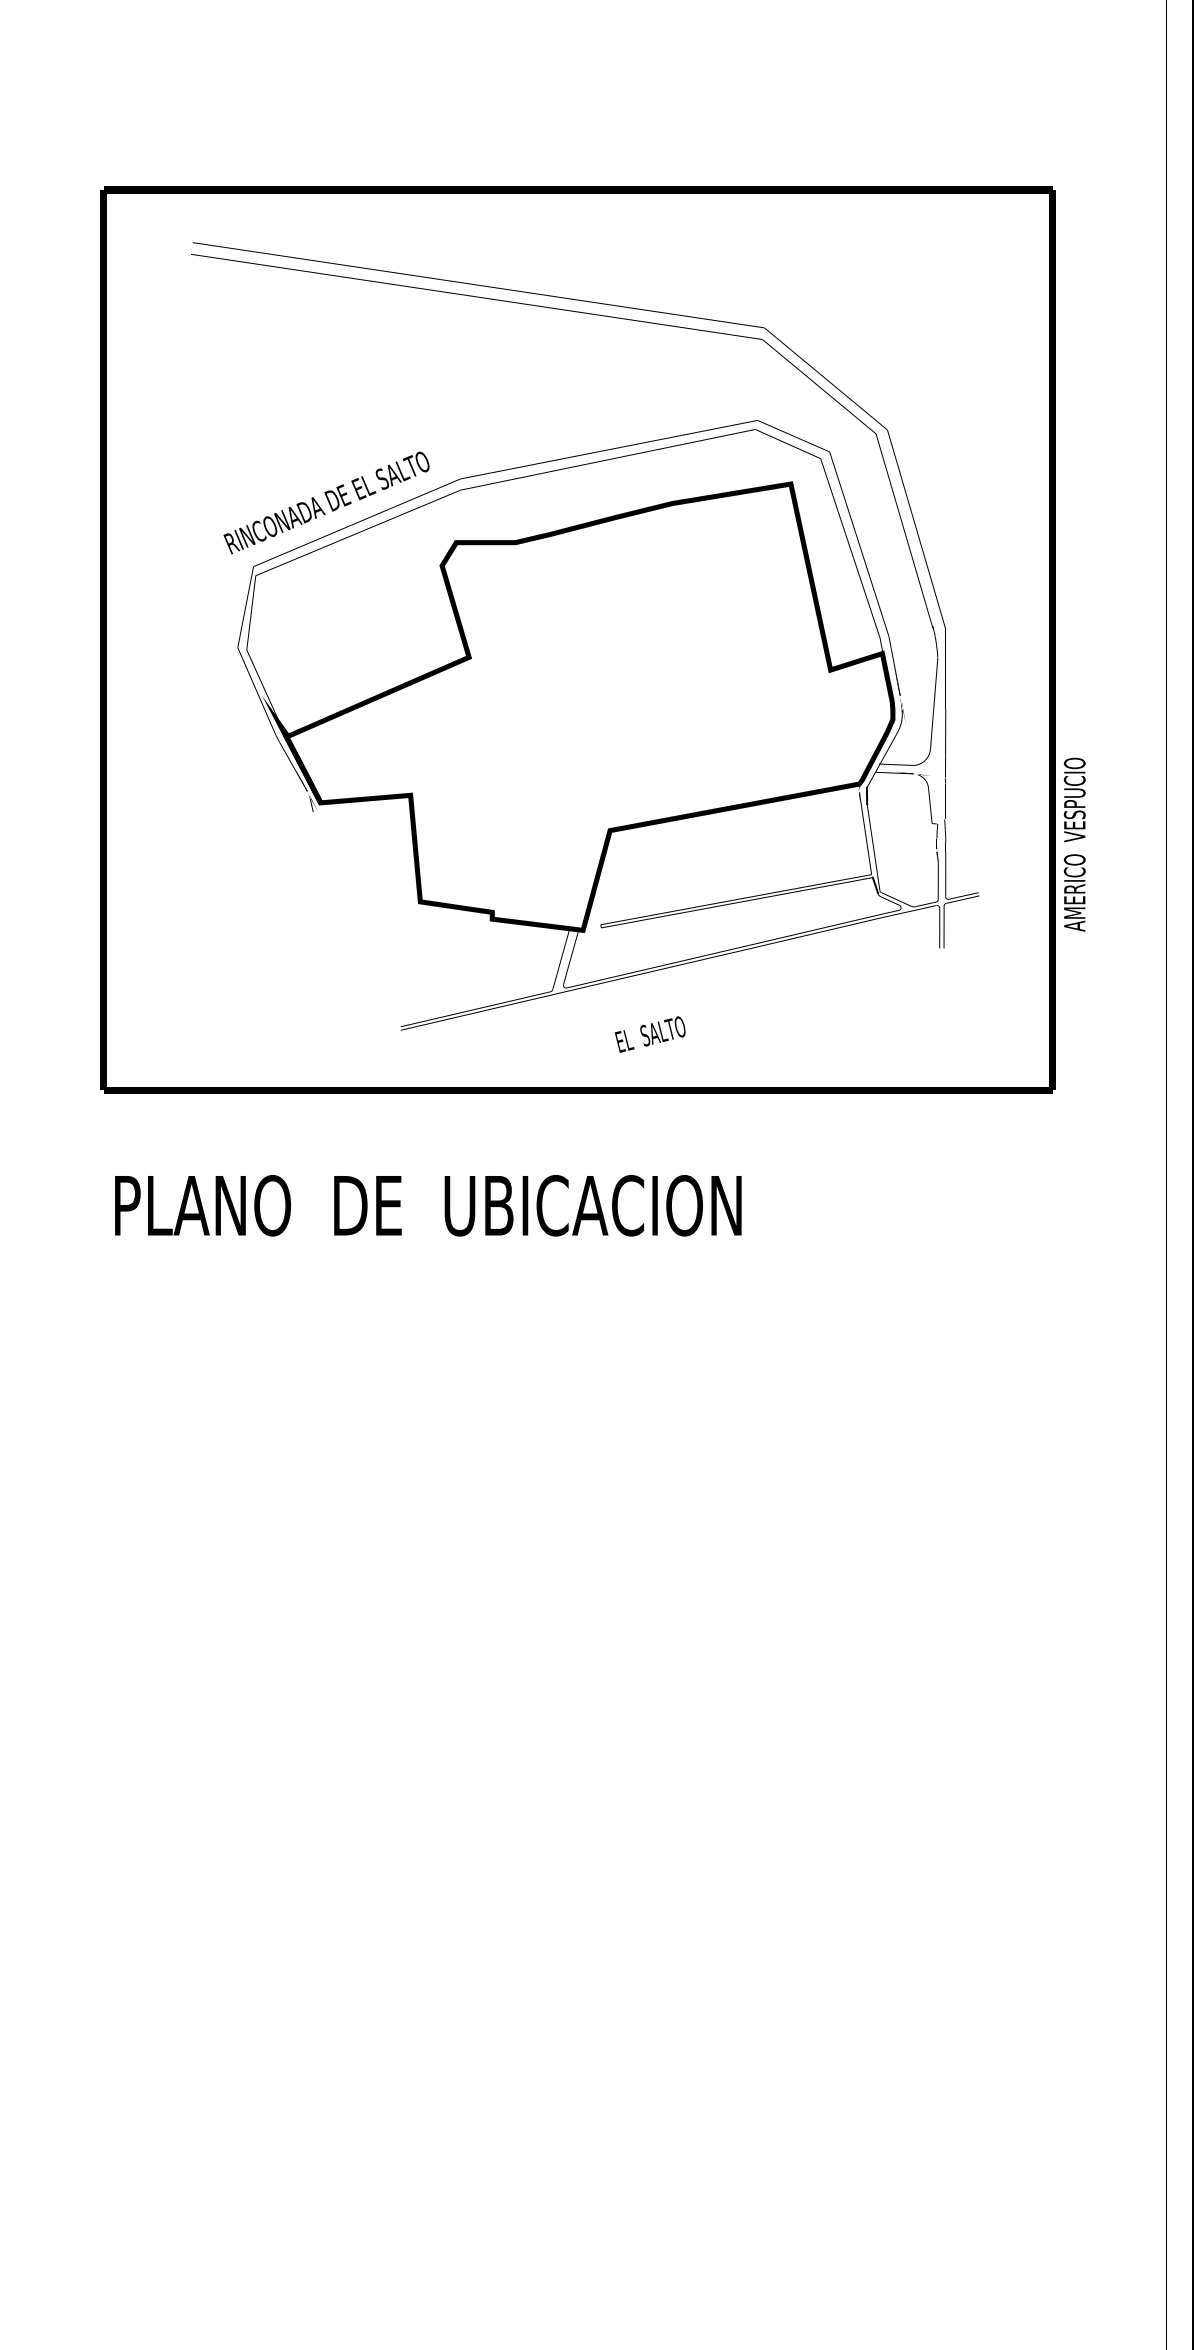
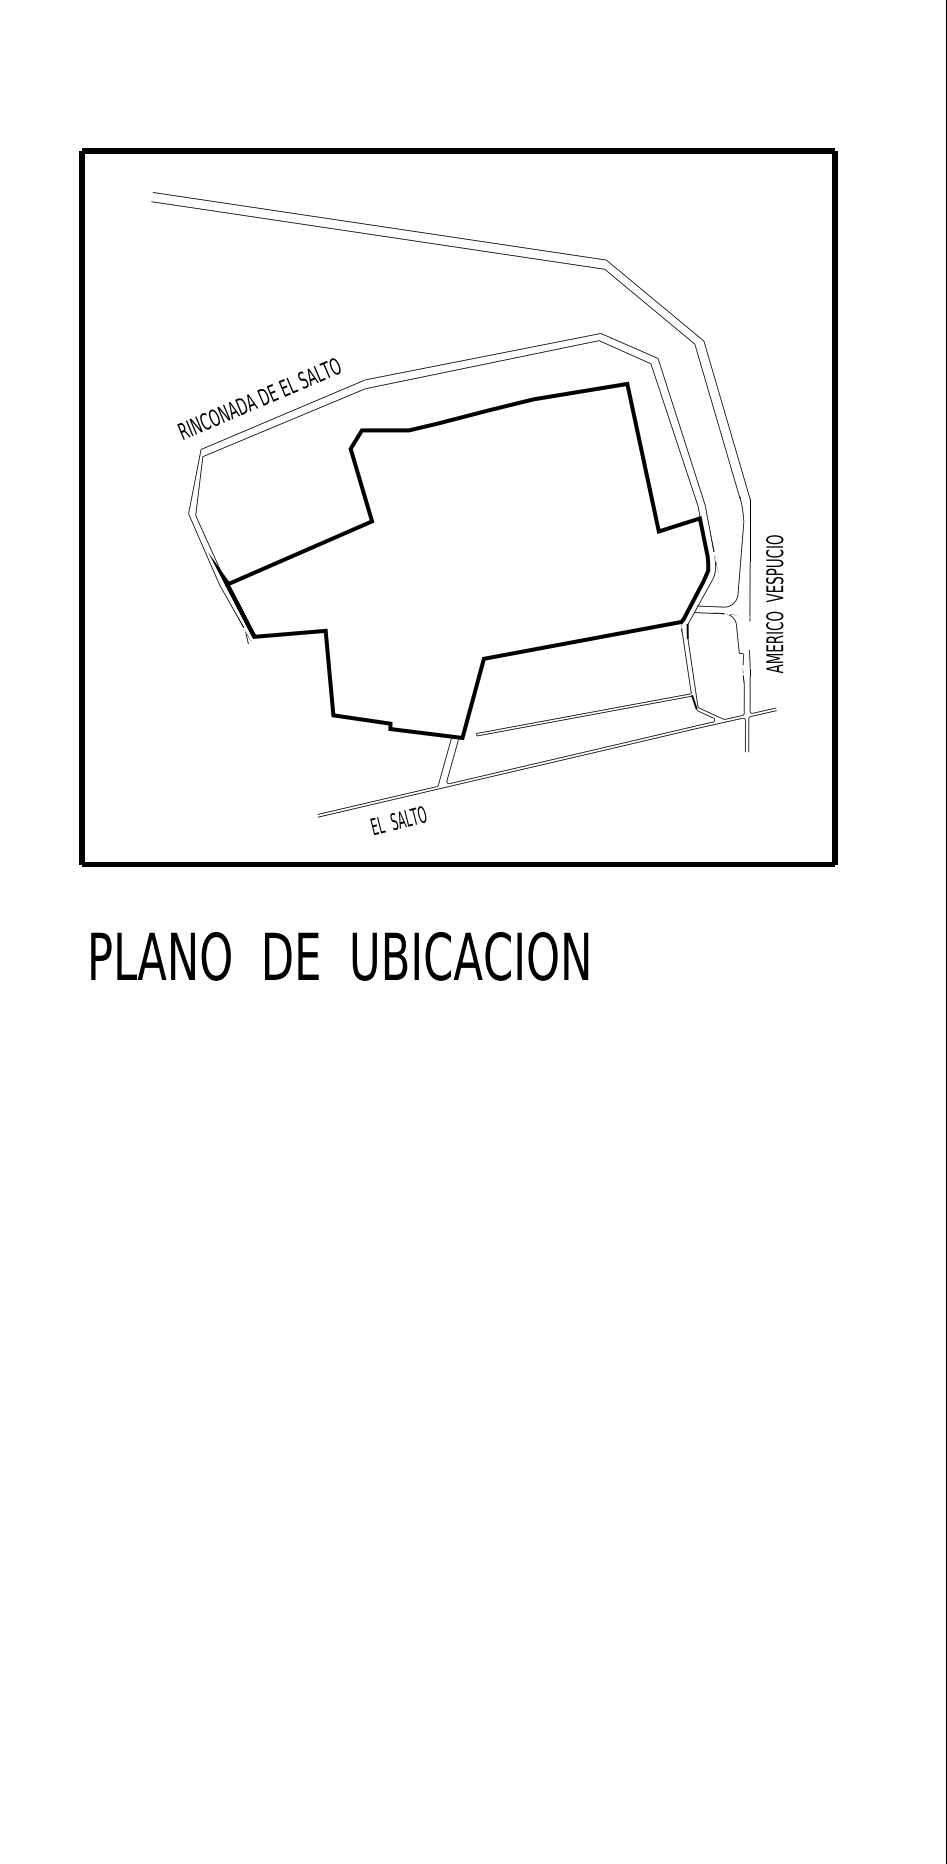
text: (1074, 844) -> (774, 604), moved
text: (649, 1034) -> (397, 820), moved

